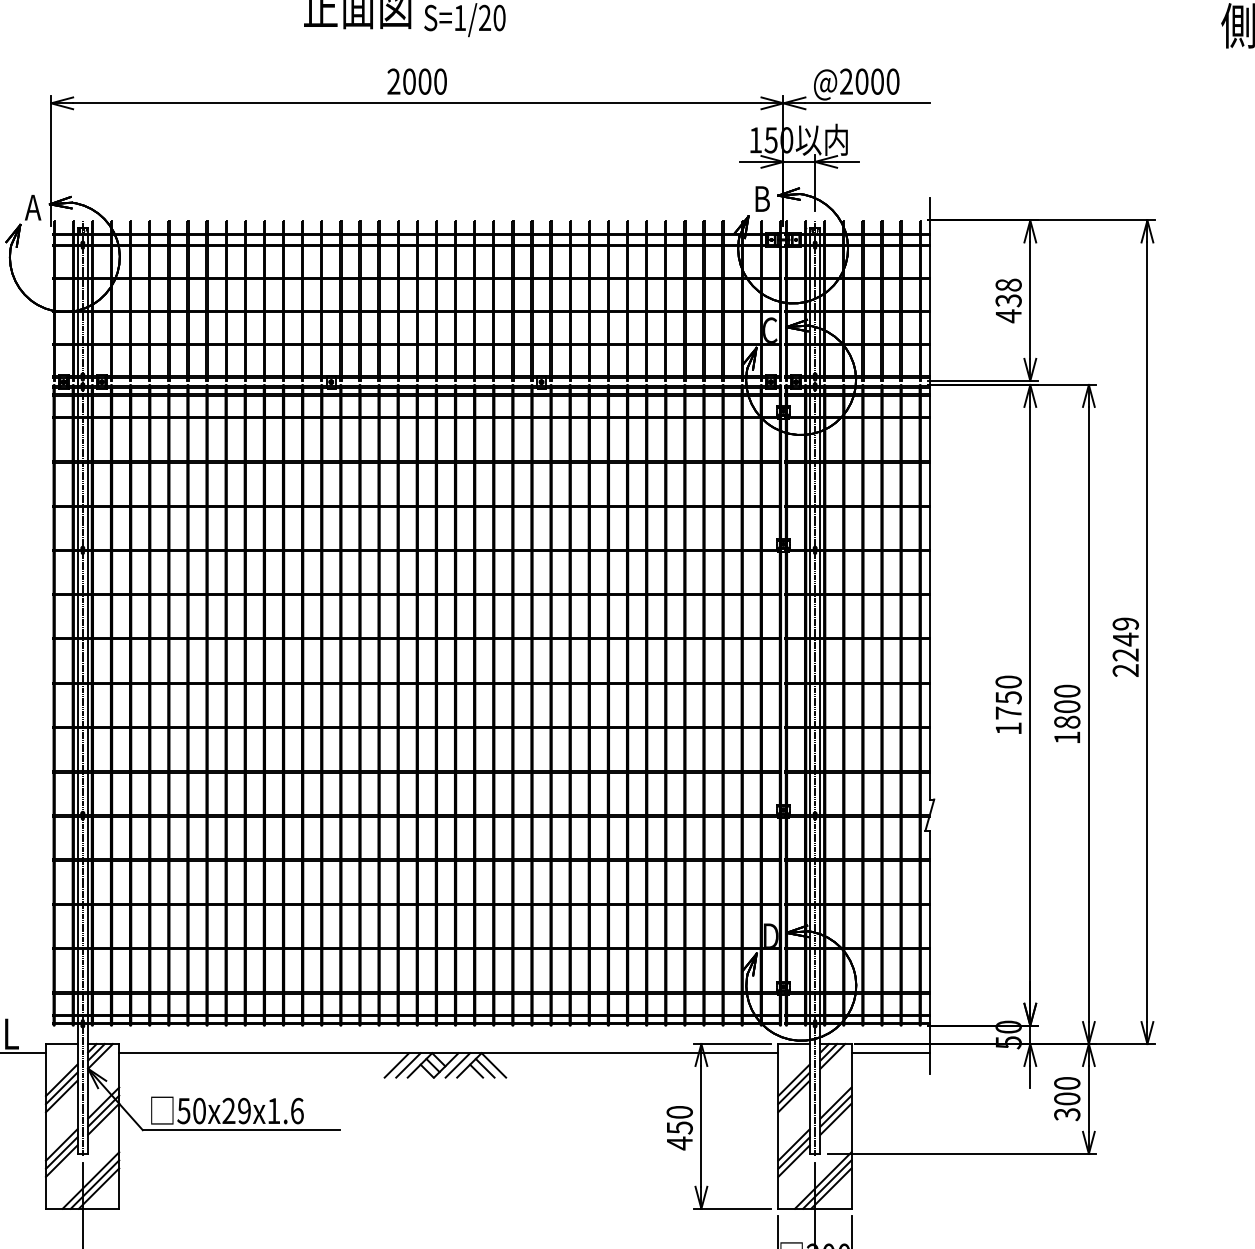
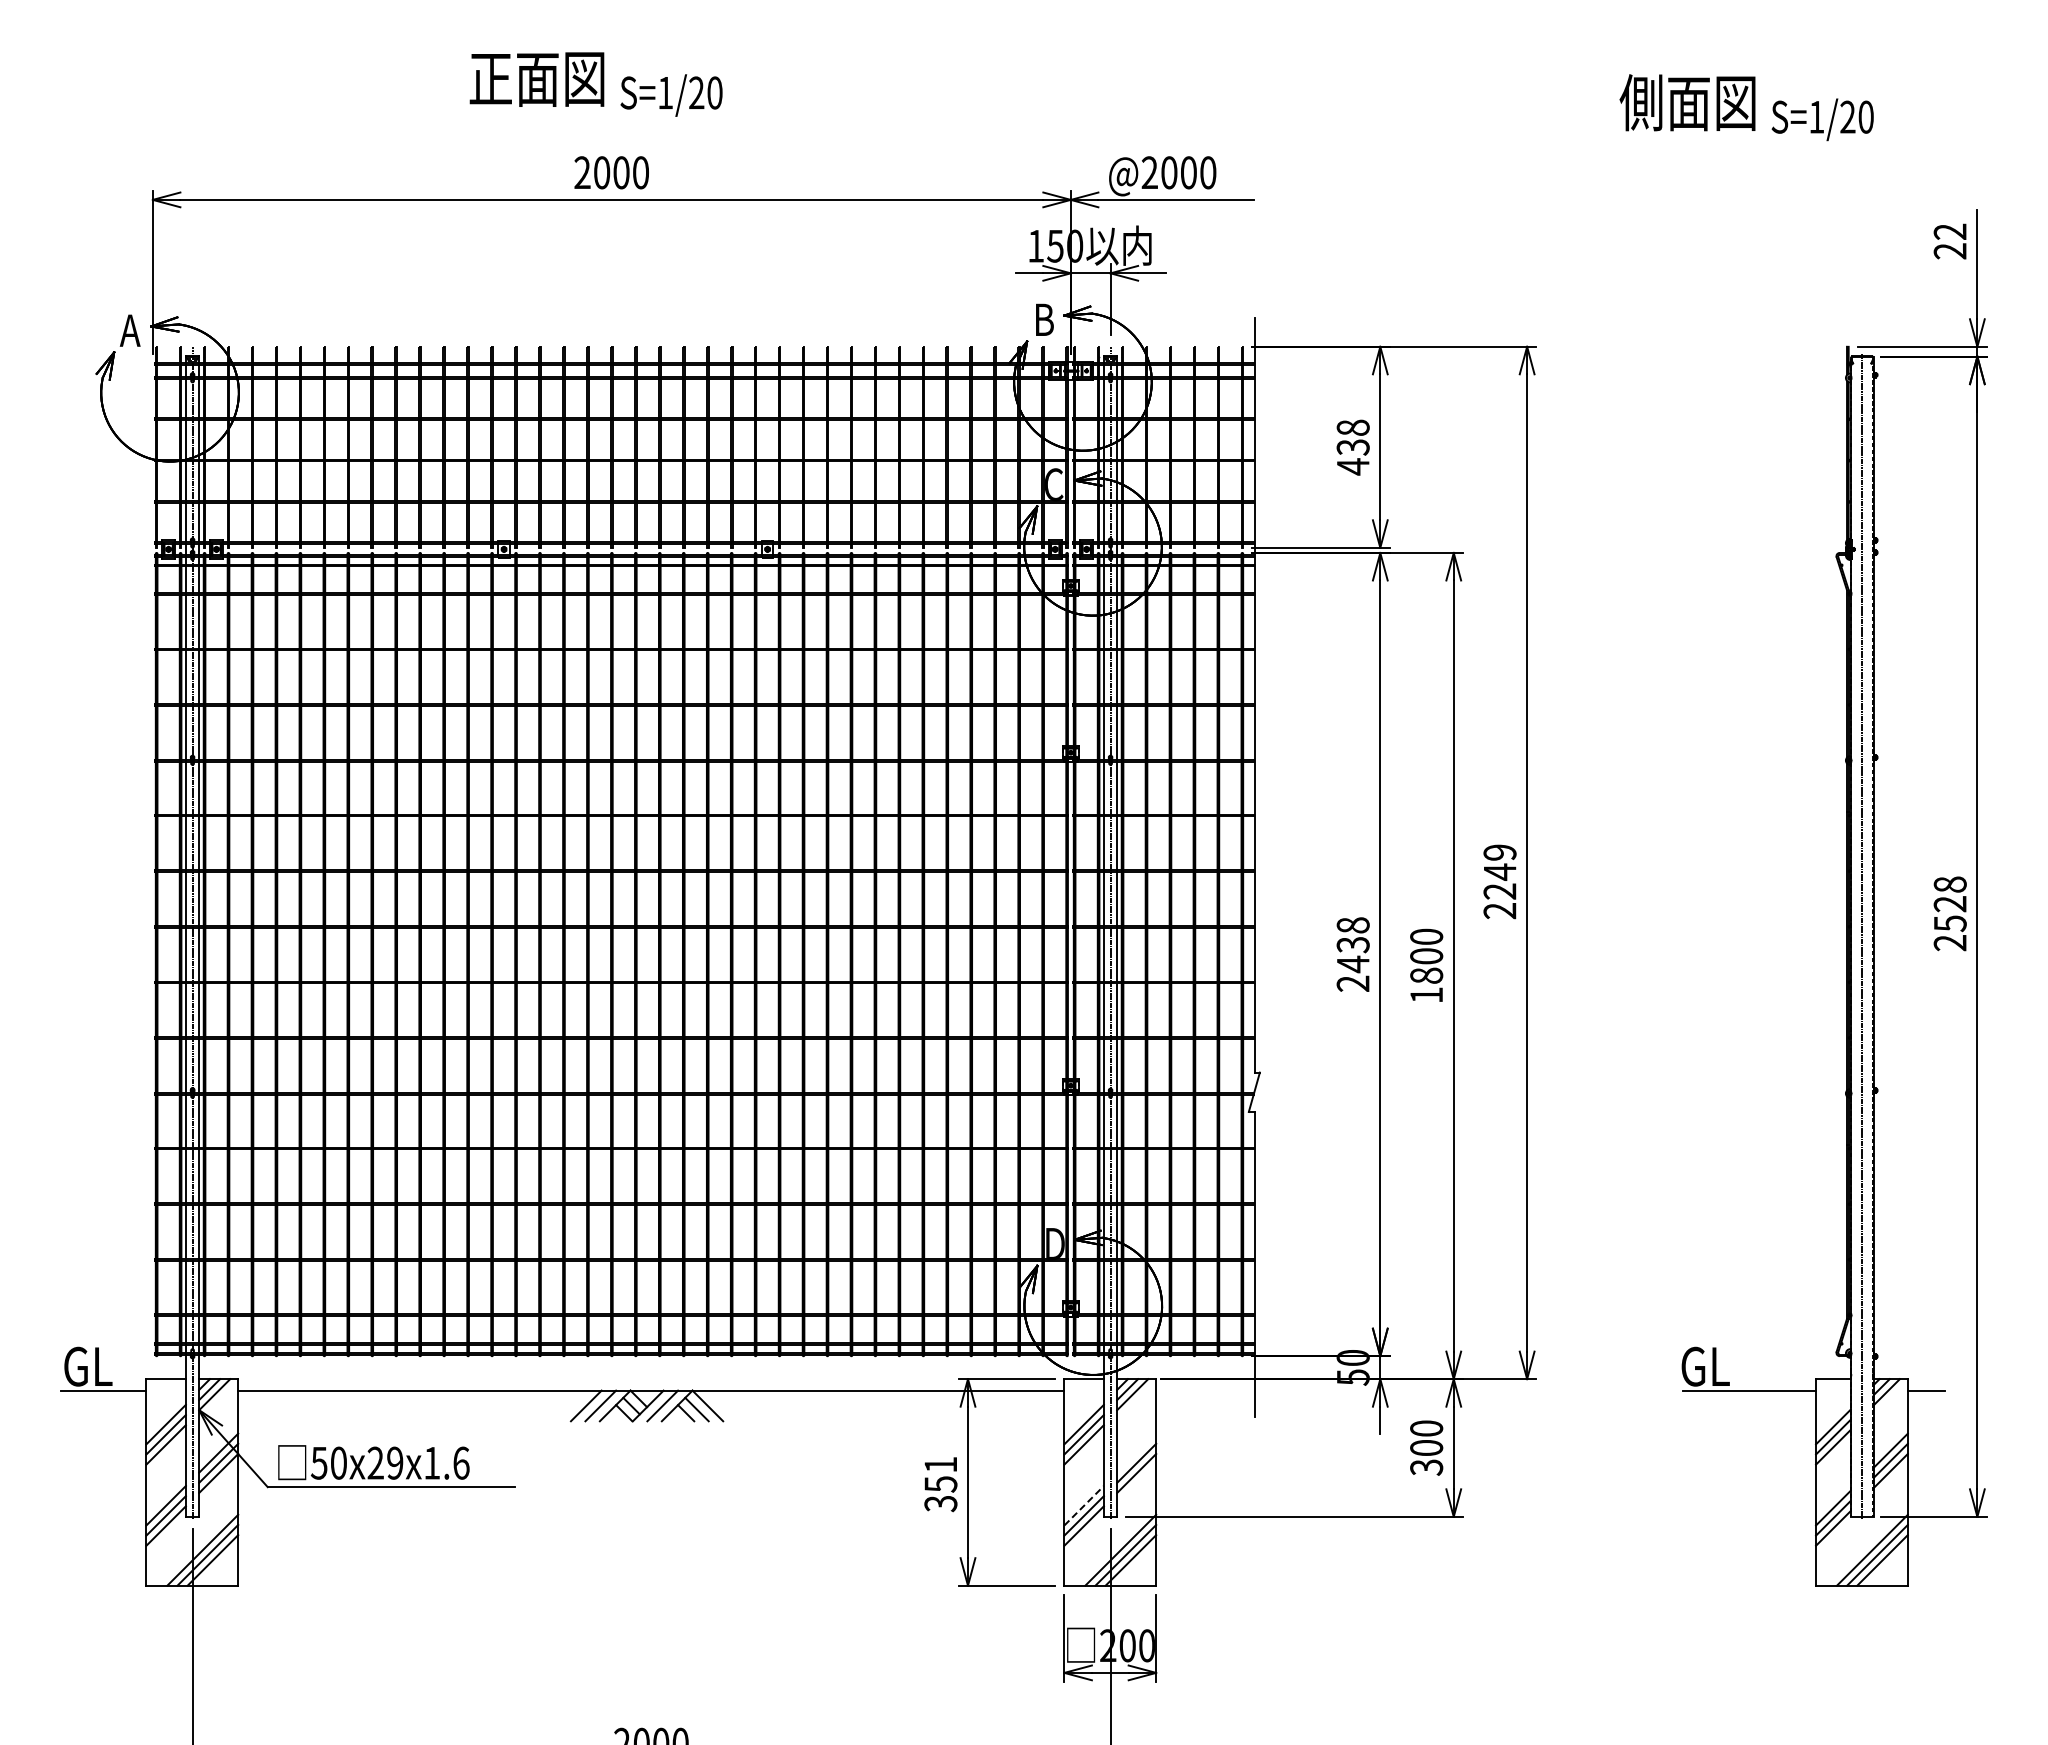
text: (1008, 705) -> (1352, 954), 1750 -> 2438
line: (890, 1053) -> (1205, 1390), removed
line: (835, 1102) -> (1136, 1452), removed
text: (679, 1128) -> (940, 1484), 450 -> 351
line: (794, 1144) -> (1084, 1505), solid -> dashed

